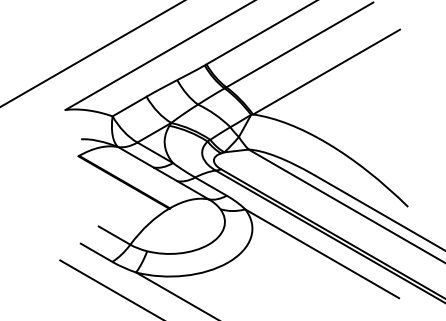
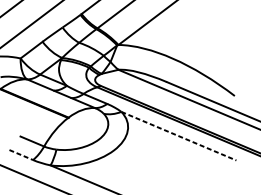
line: (97, 253) -> (21, 155), solid -> dashed
line: (322, 253) -> (179, 135), solid -> dashed

